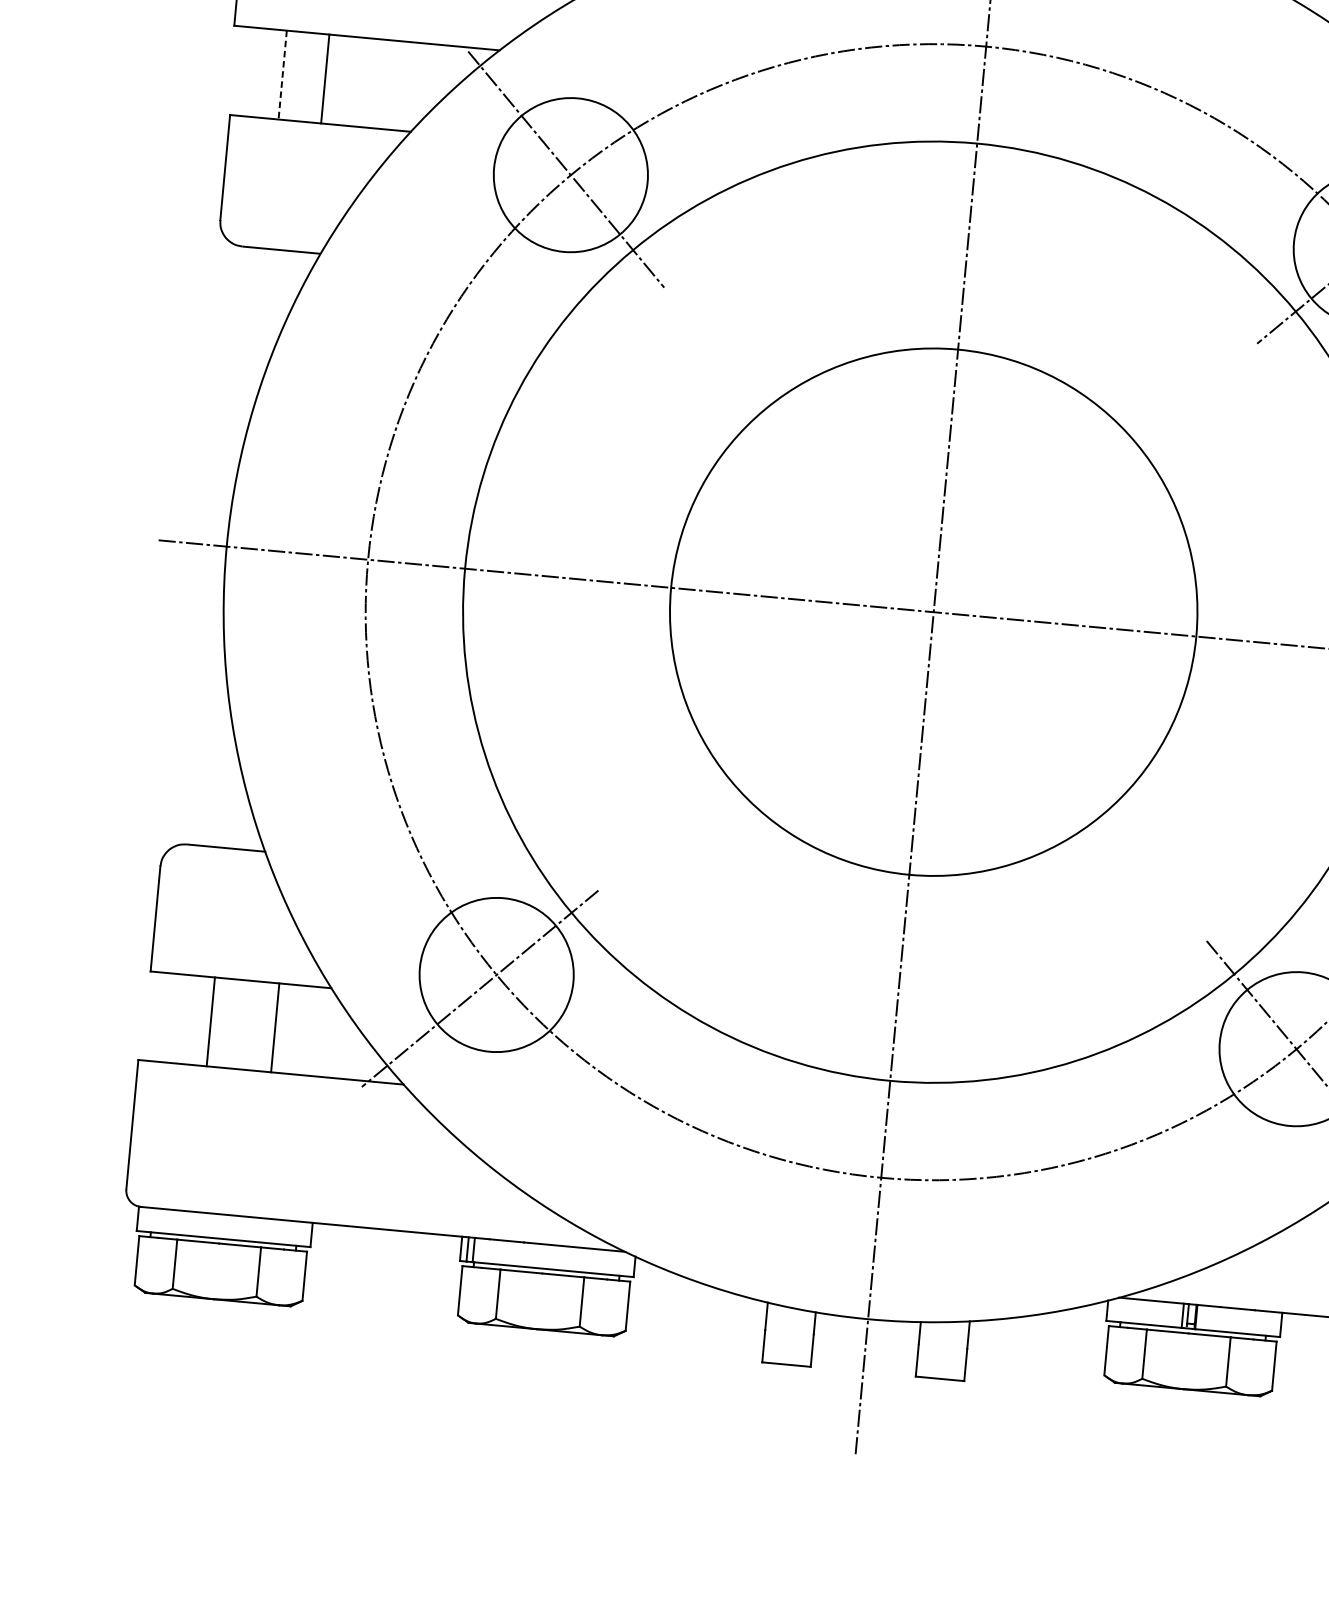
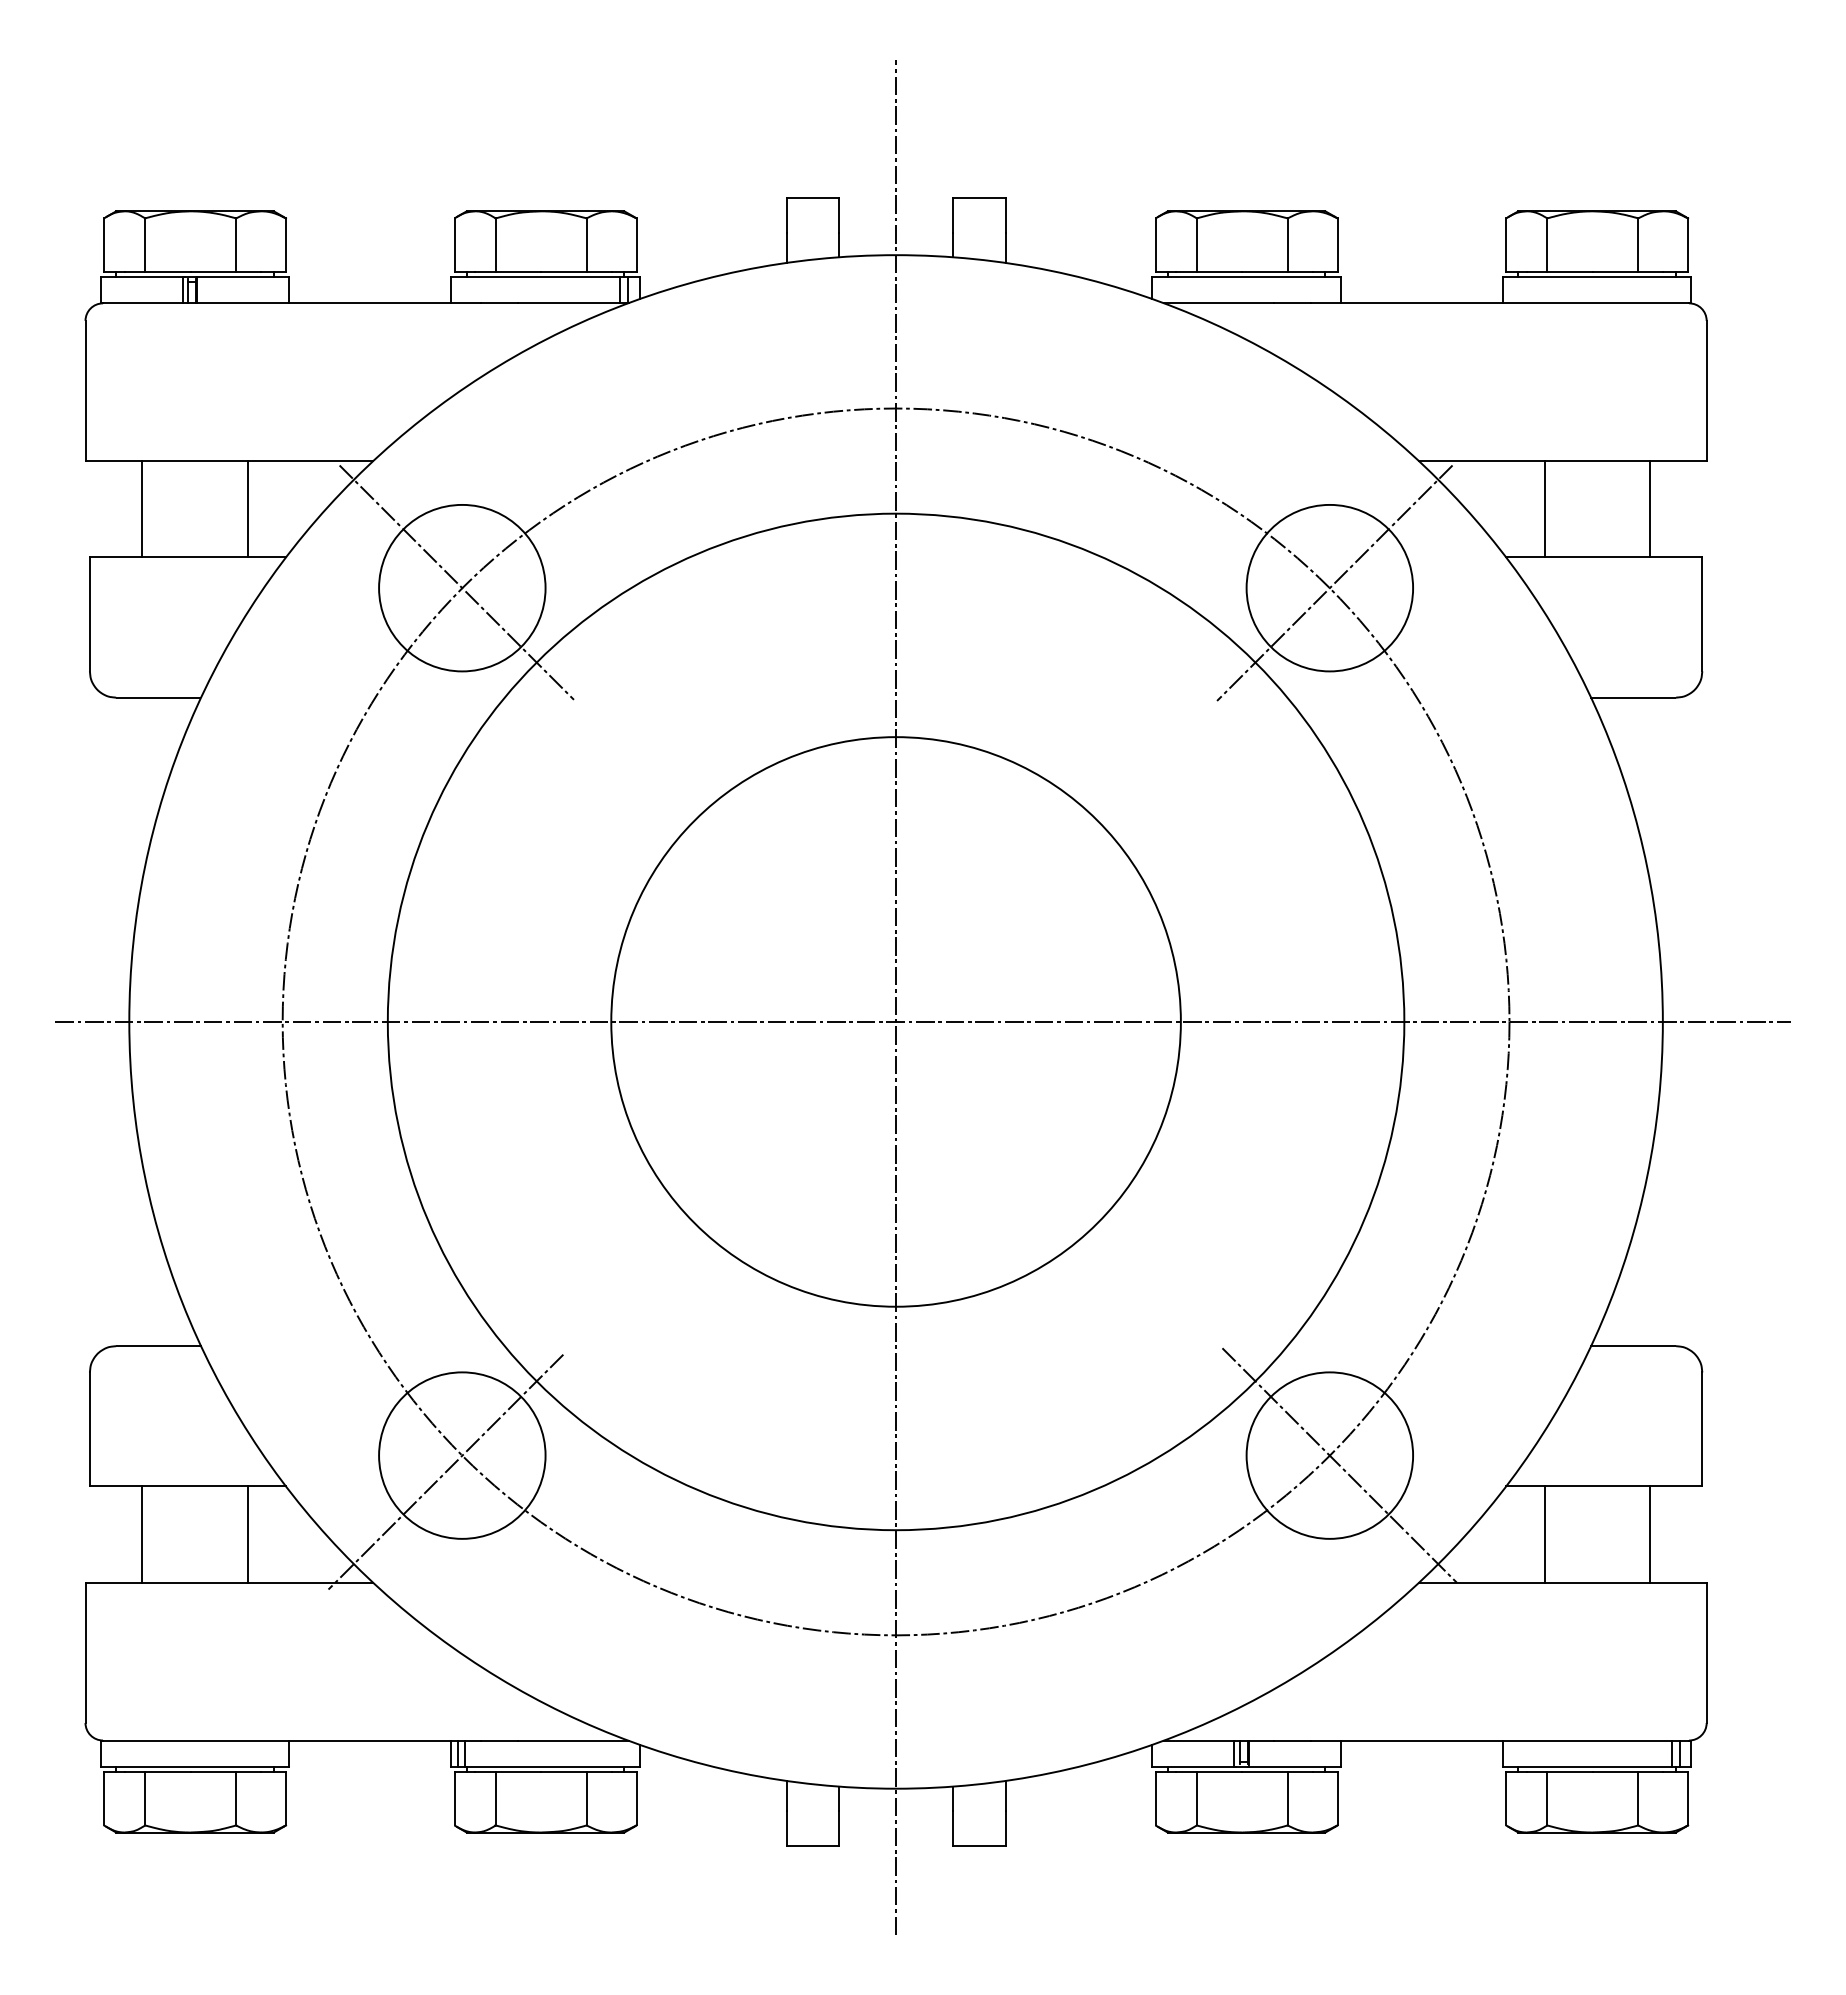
line: (282, 75) -> (142, 509), dashed -> solid
line: (325, 79) -> (247, 509), moved
line: (210, 1021) -> (247, 1534), moved
line: (275, 1027) -> (142, 1534), moved

